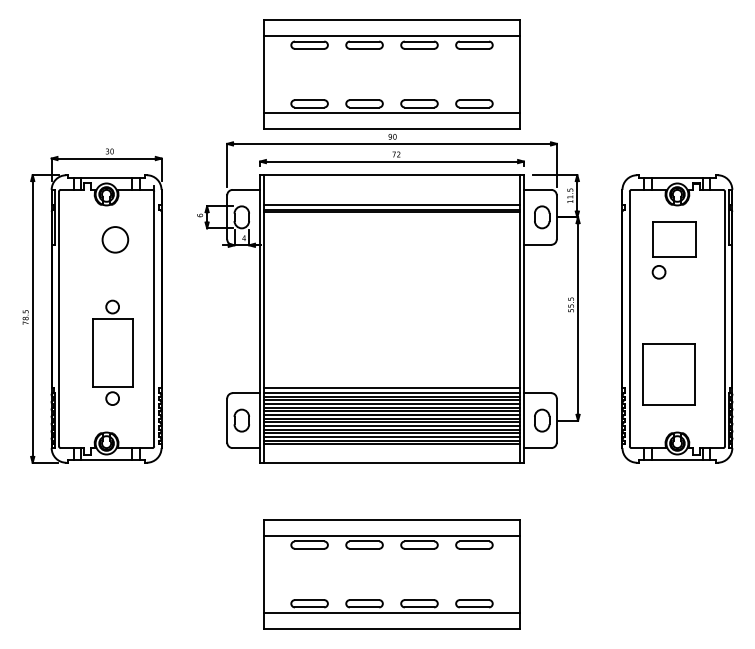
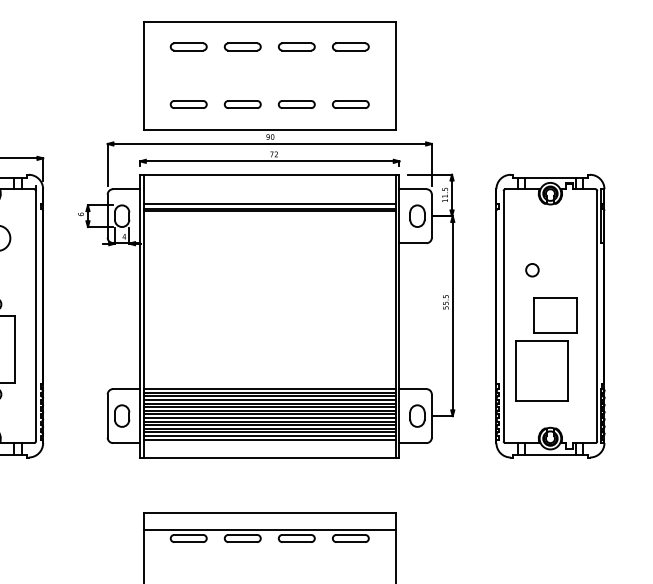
line: (391, 36) -> (269, 38), removed
line: (391, 113) -> (269, 114), removed
part: (674, 239) -> (555, 315), moved
line: (391, 387) -> (269, 383), removed

